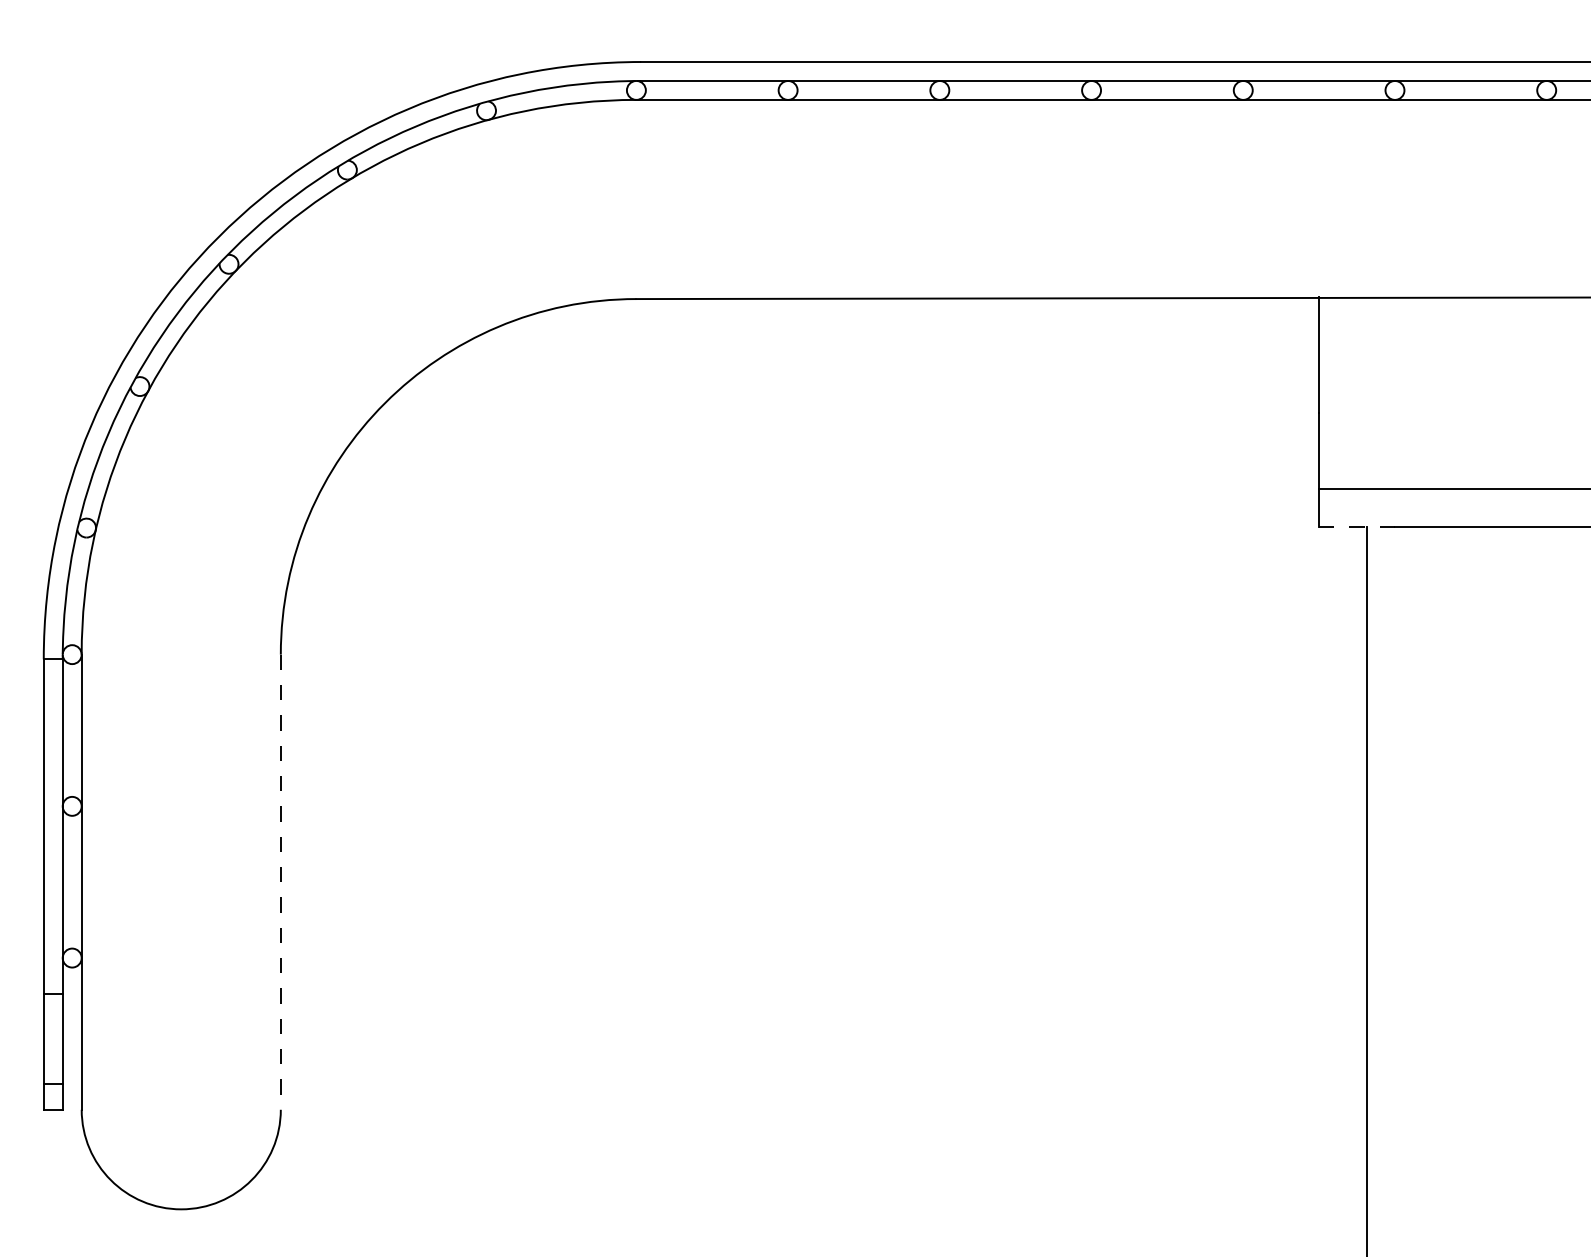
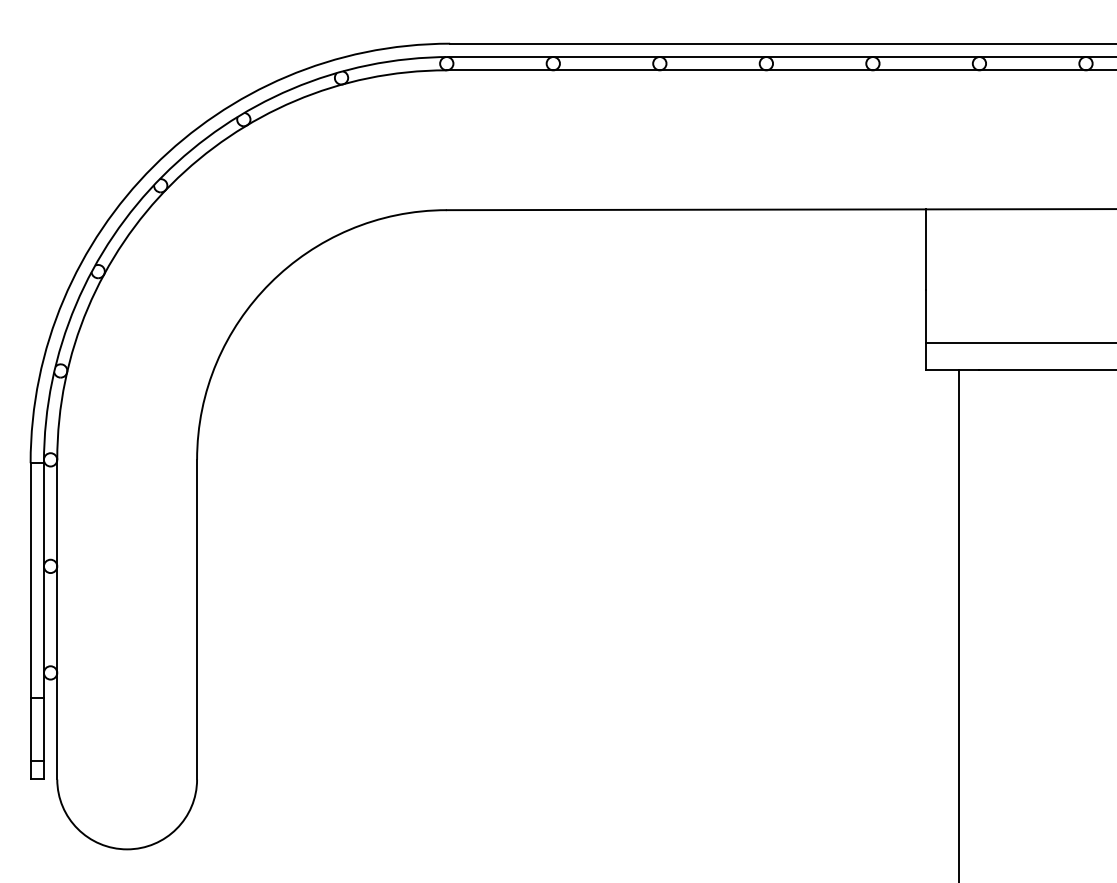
line: (1357, 526) -> (953, 369), dashed -> solid
line: (280, 882) -> (196, 619), dashed -> solid

